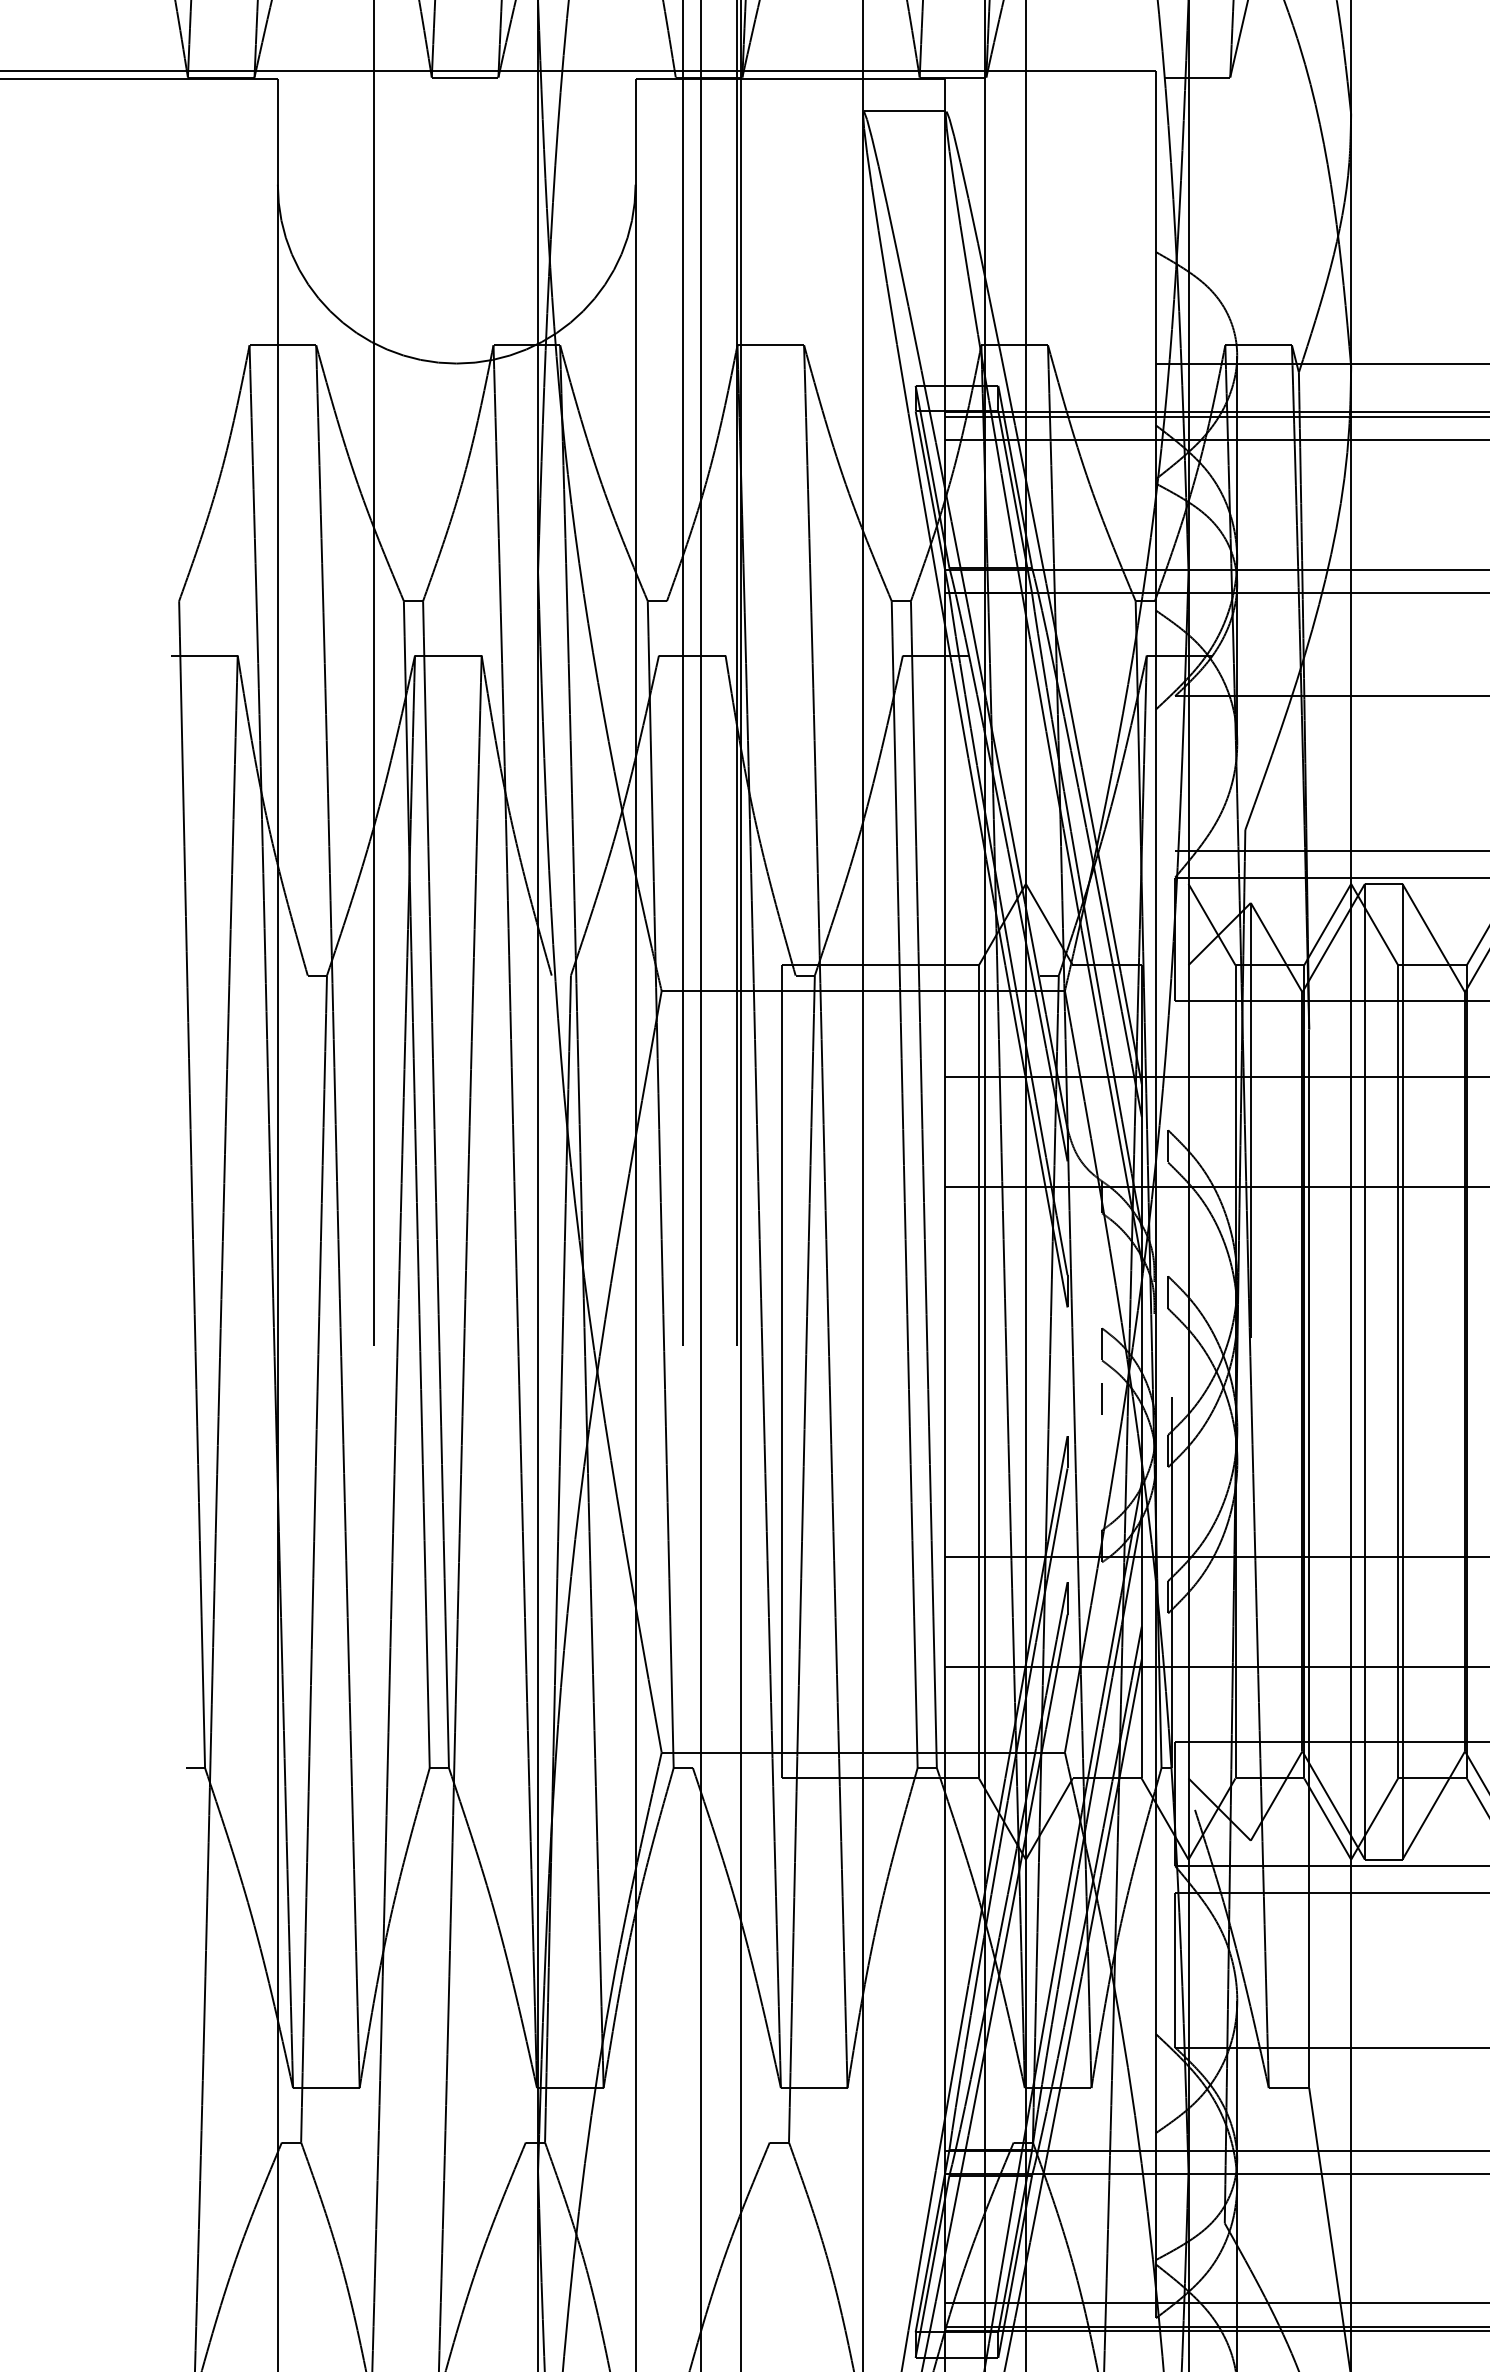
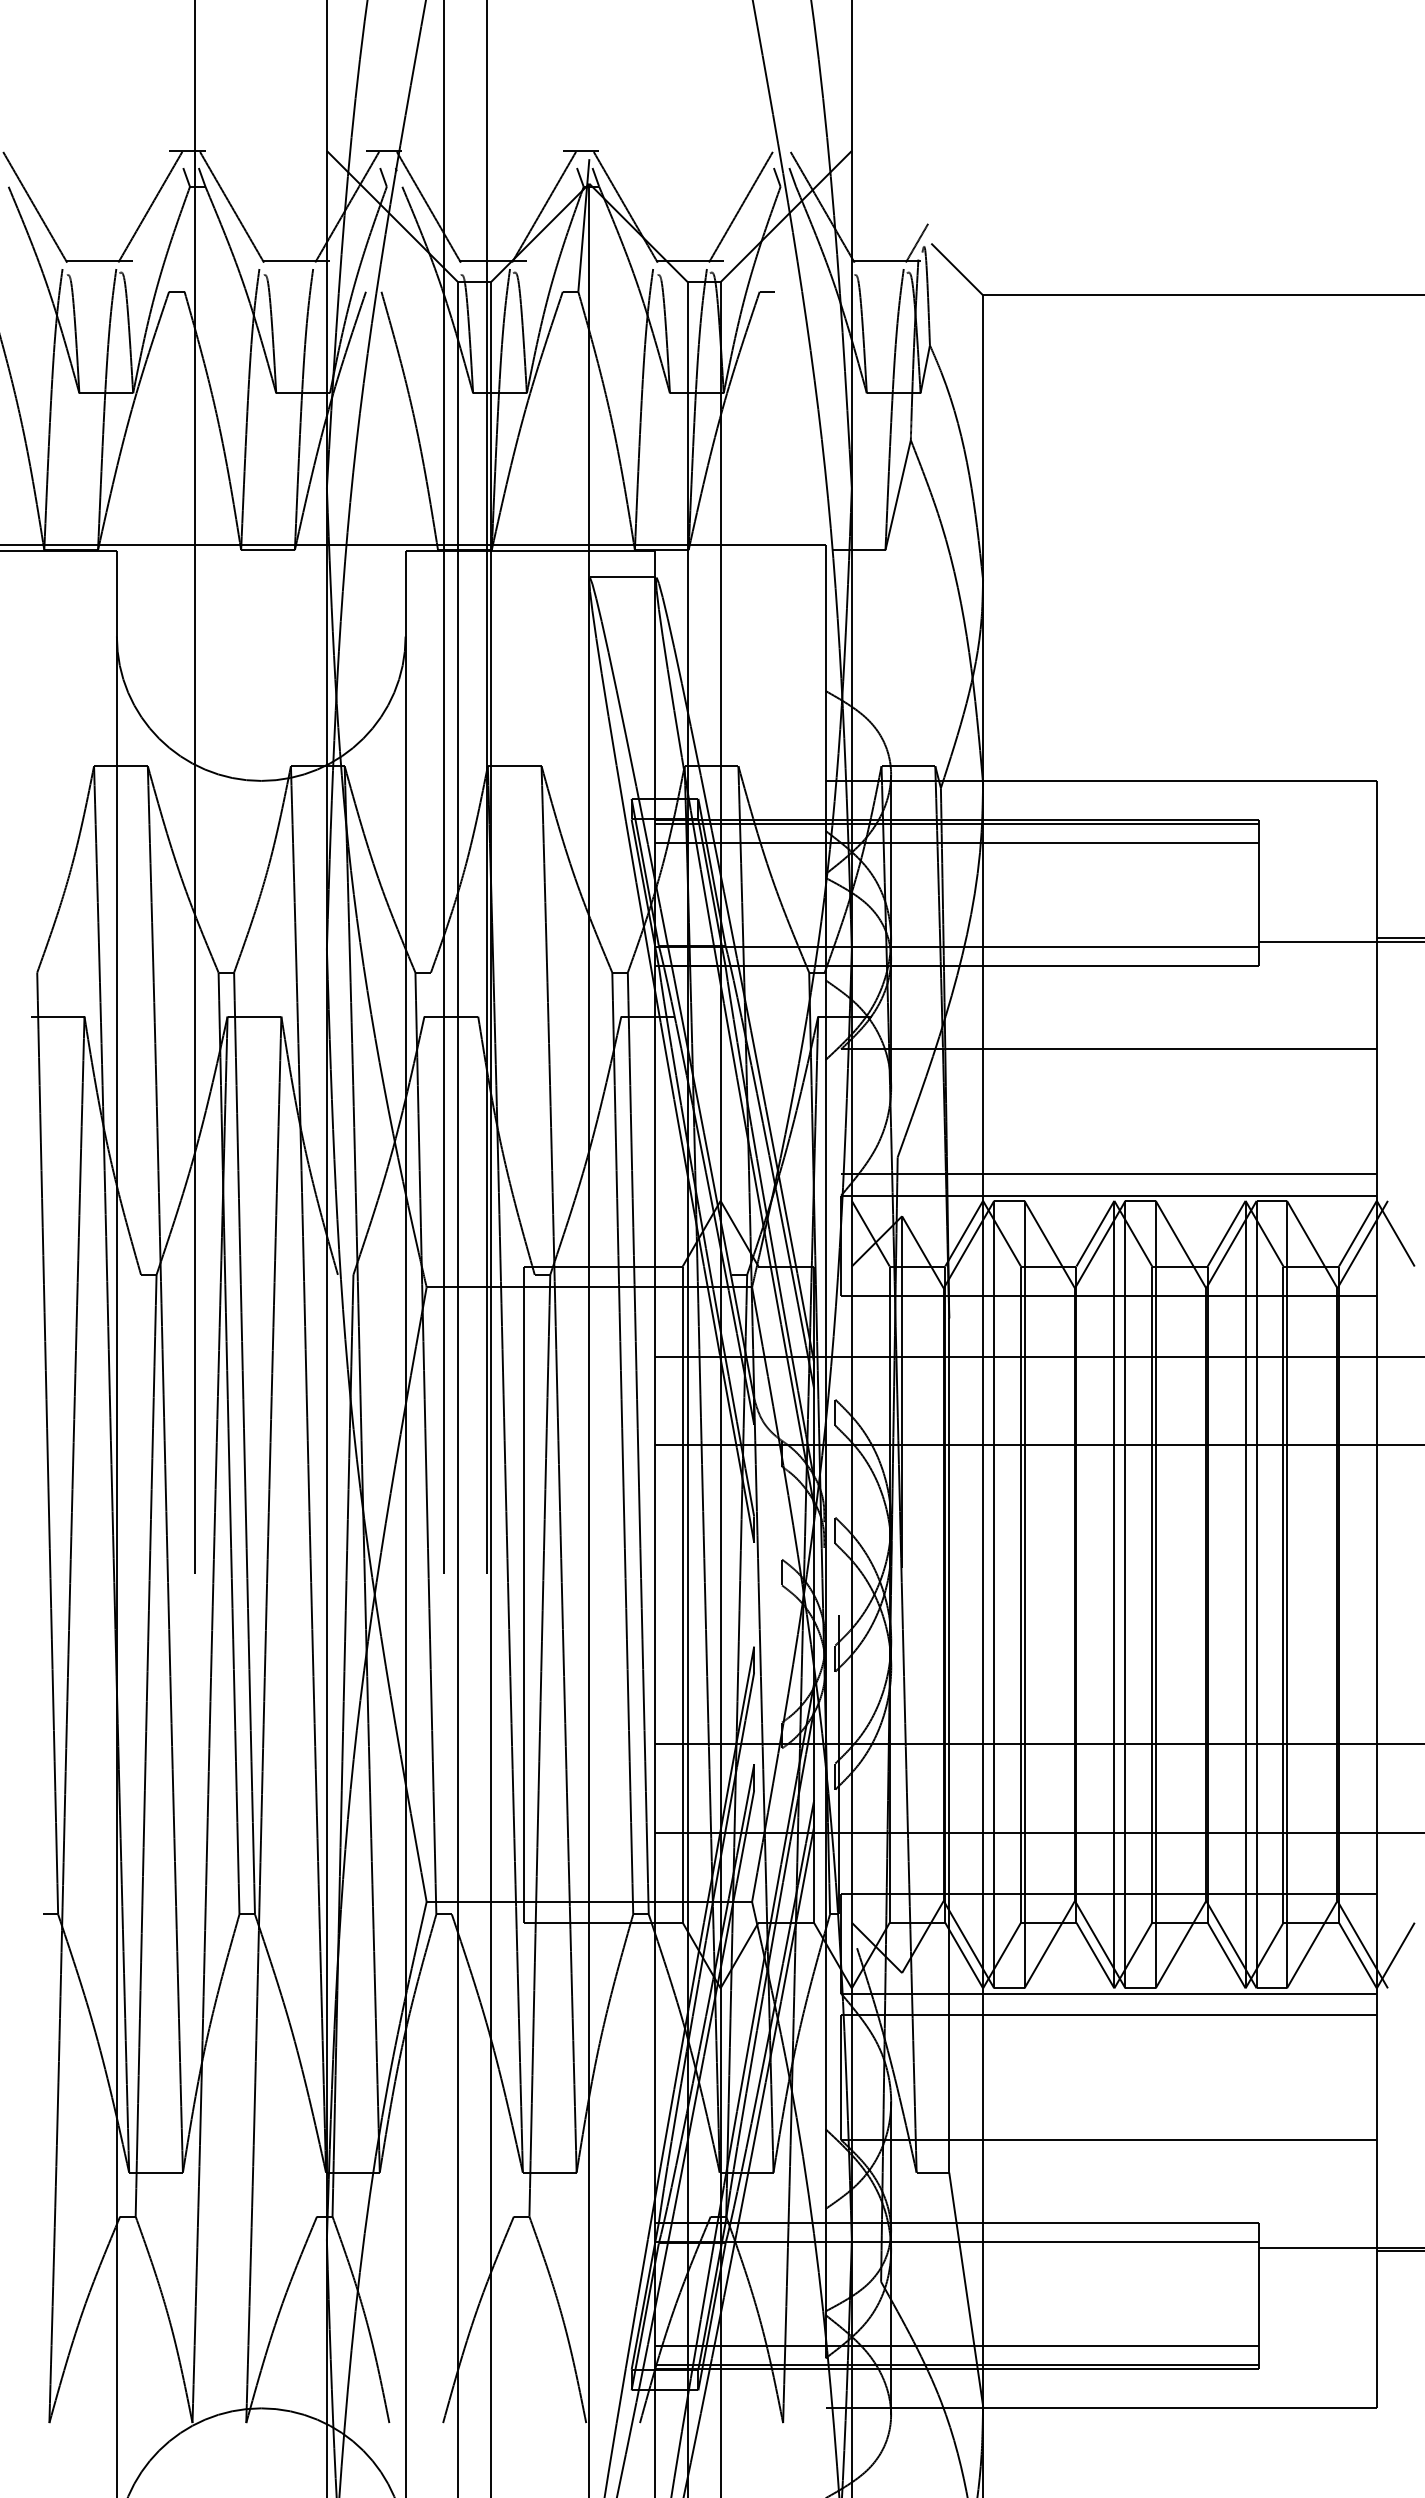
line: (1102, 1398) -> (782, 1616), removed

